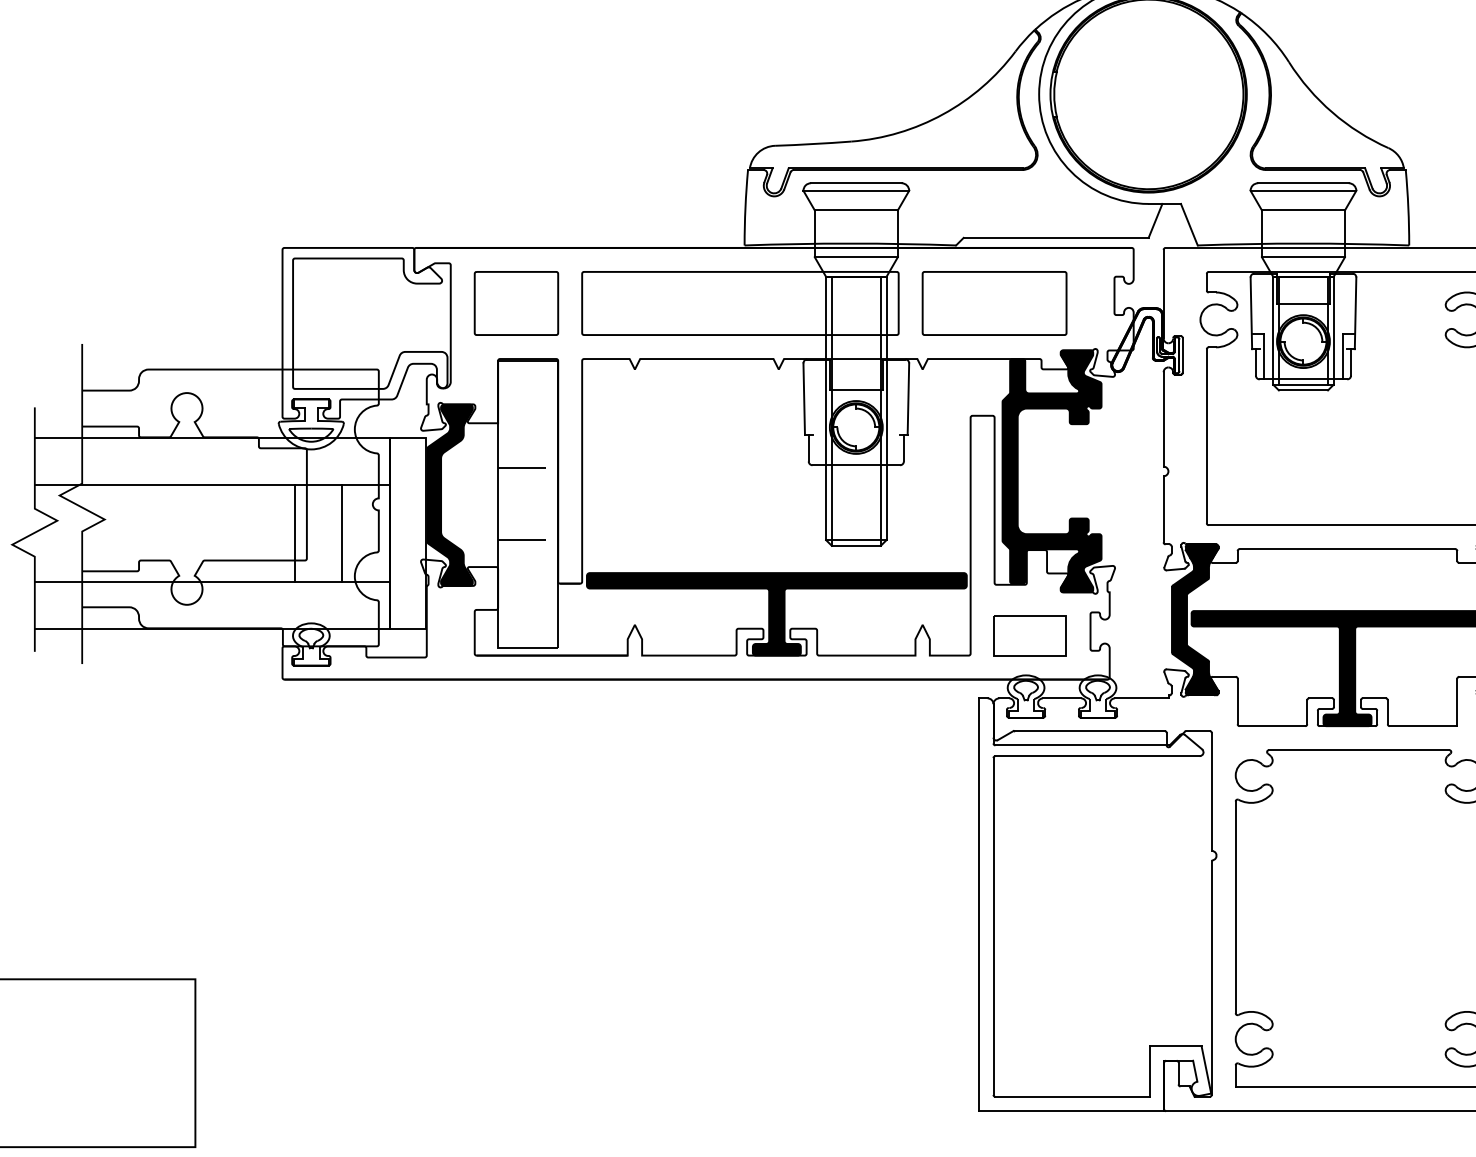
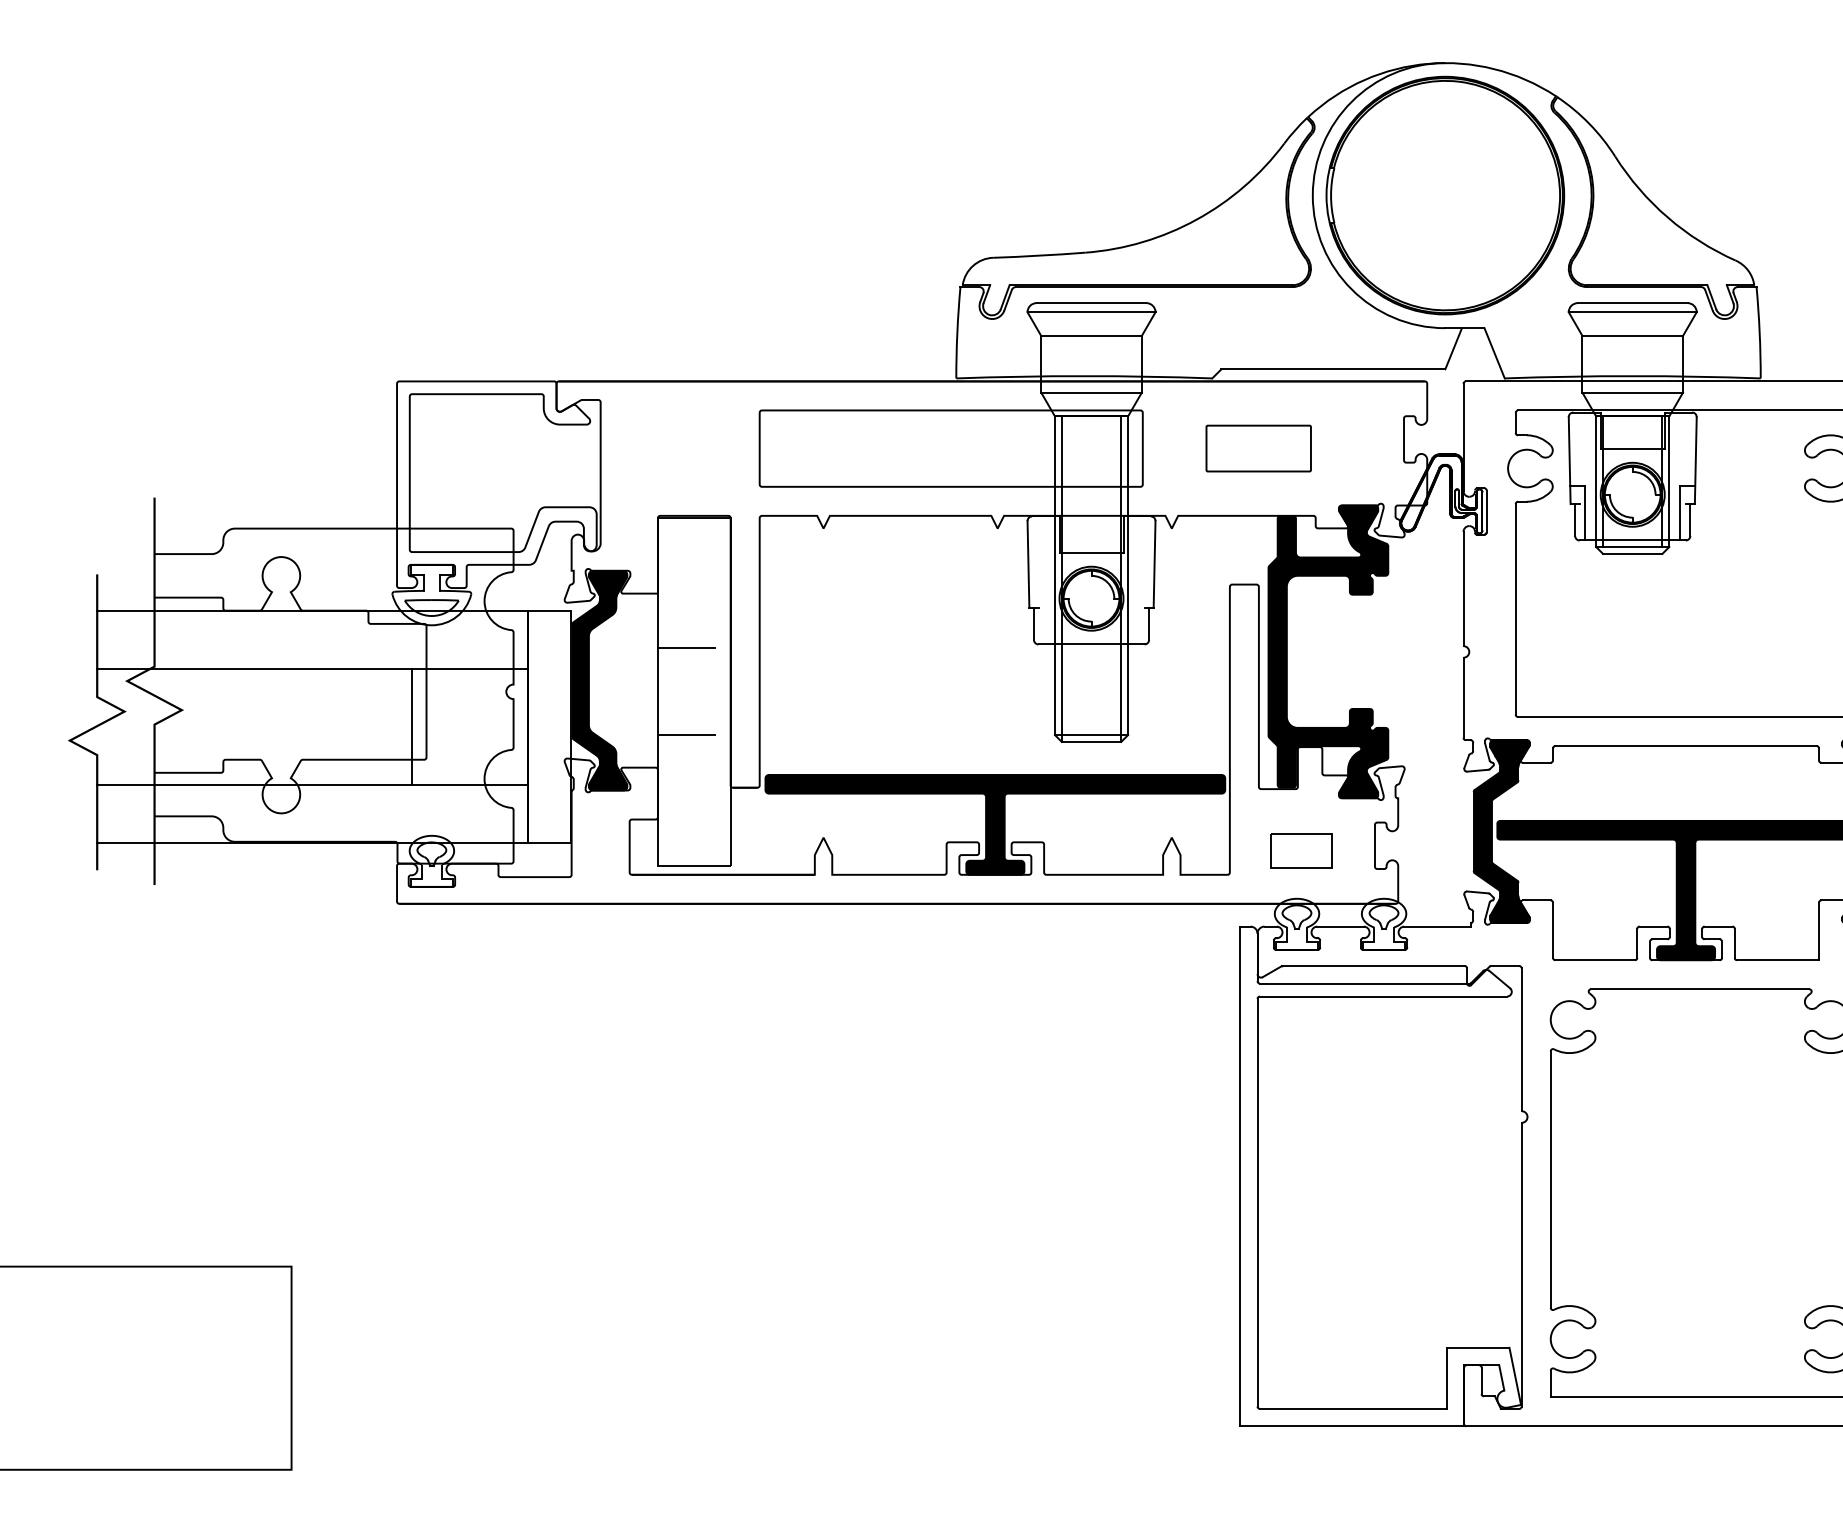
part: (515, 303) -> (679, 448), removed
part: (994, 303) -> (1258, 448), size x0.6
line: (342, 533) -> (469, 726), removed
part: (1029, 635) -> (1301, 850), size x0.7

